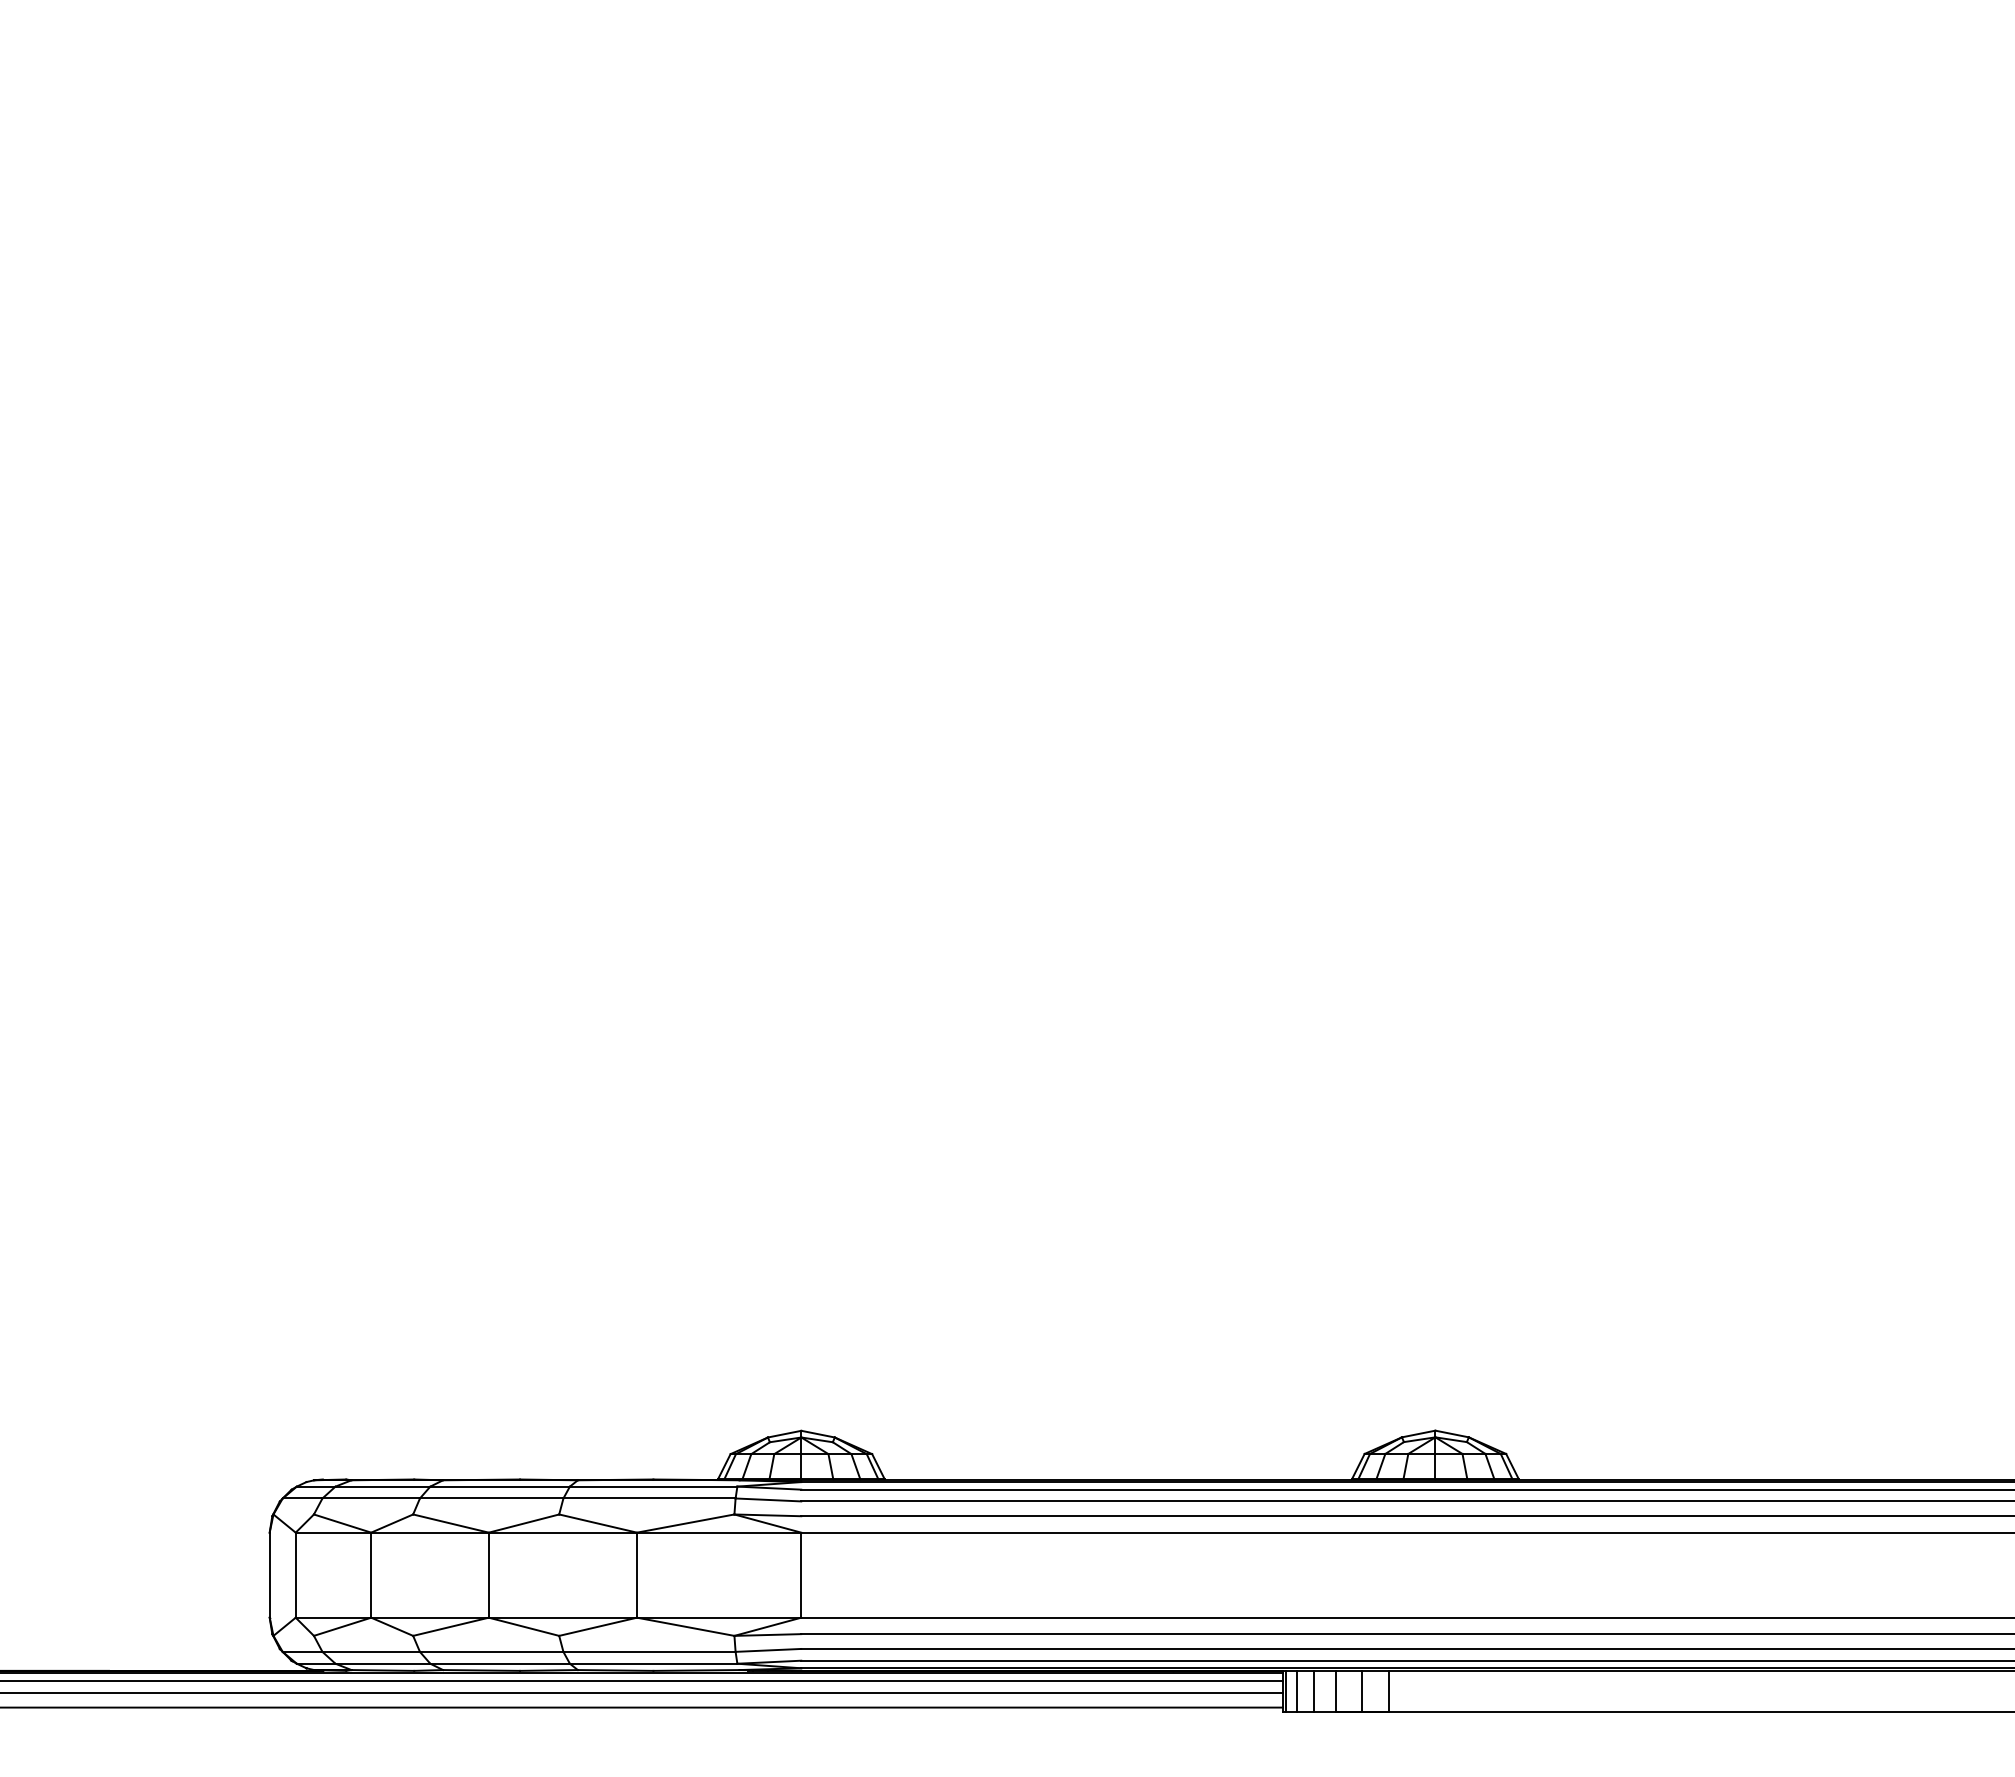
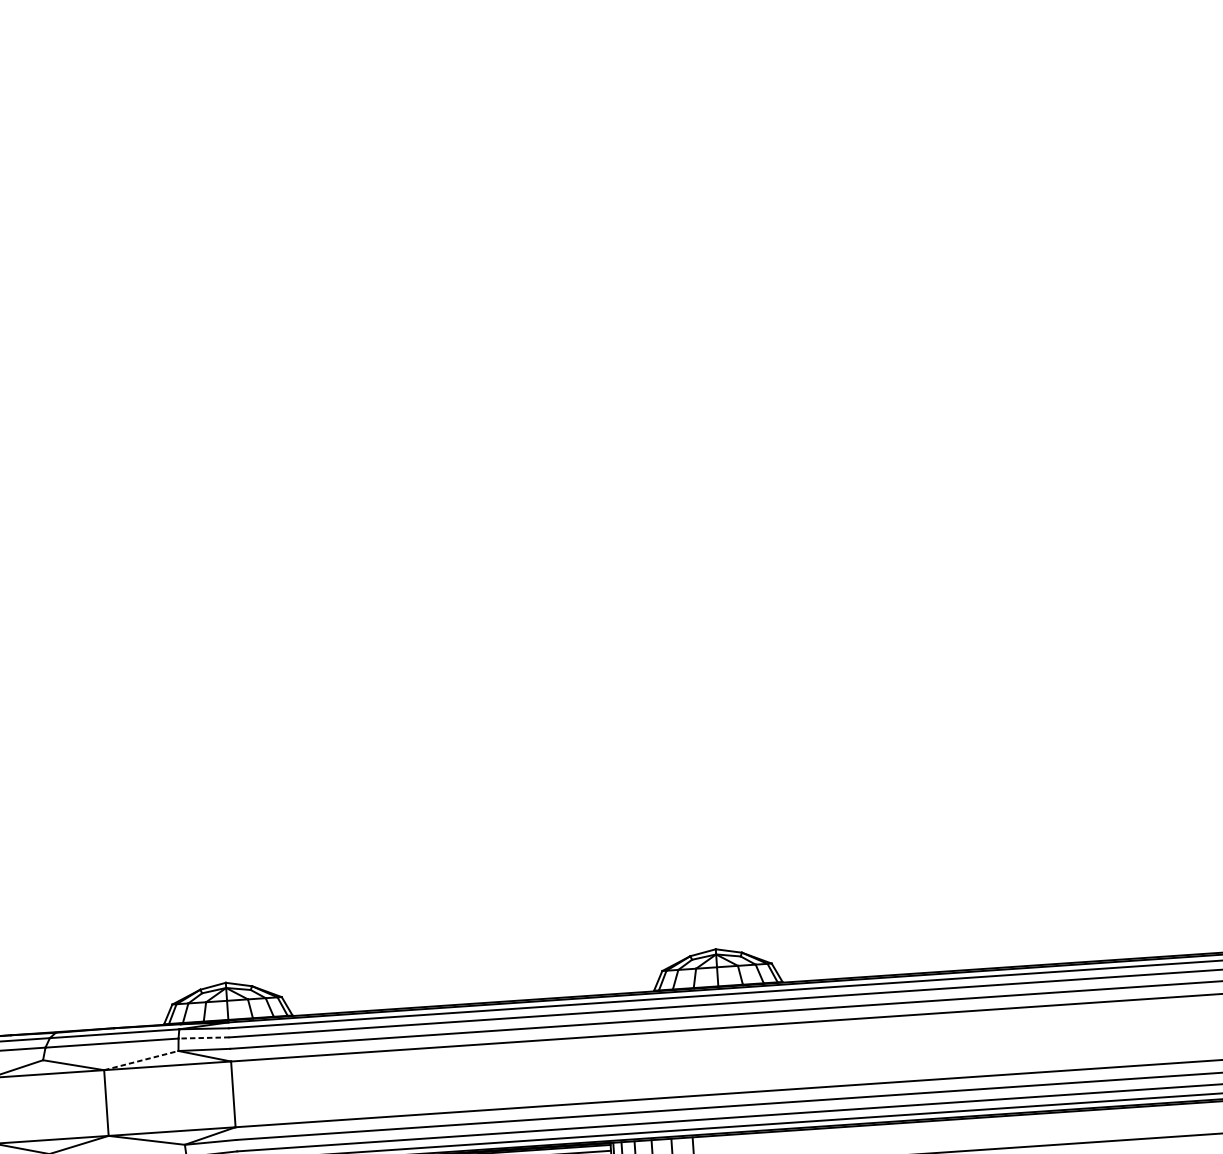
line: (768, 1499) -> (204, 1037), solid -> dashed
line: (685, 1523) -> (141, 1060), solid -> dashed

